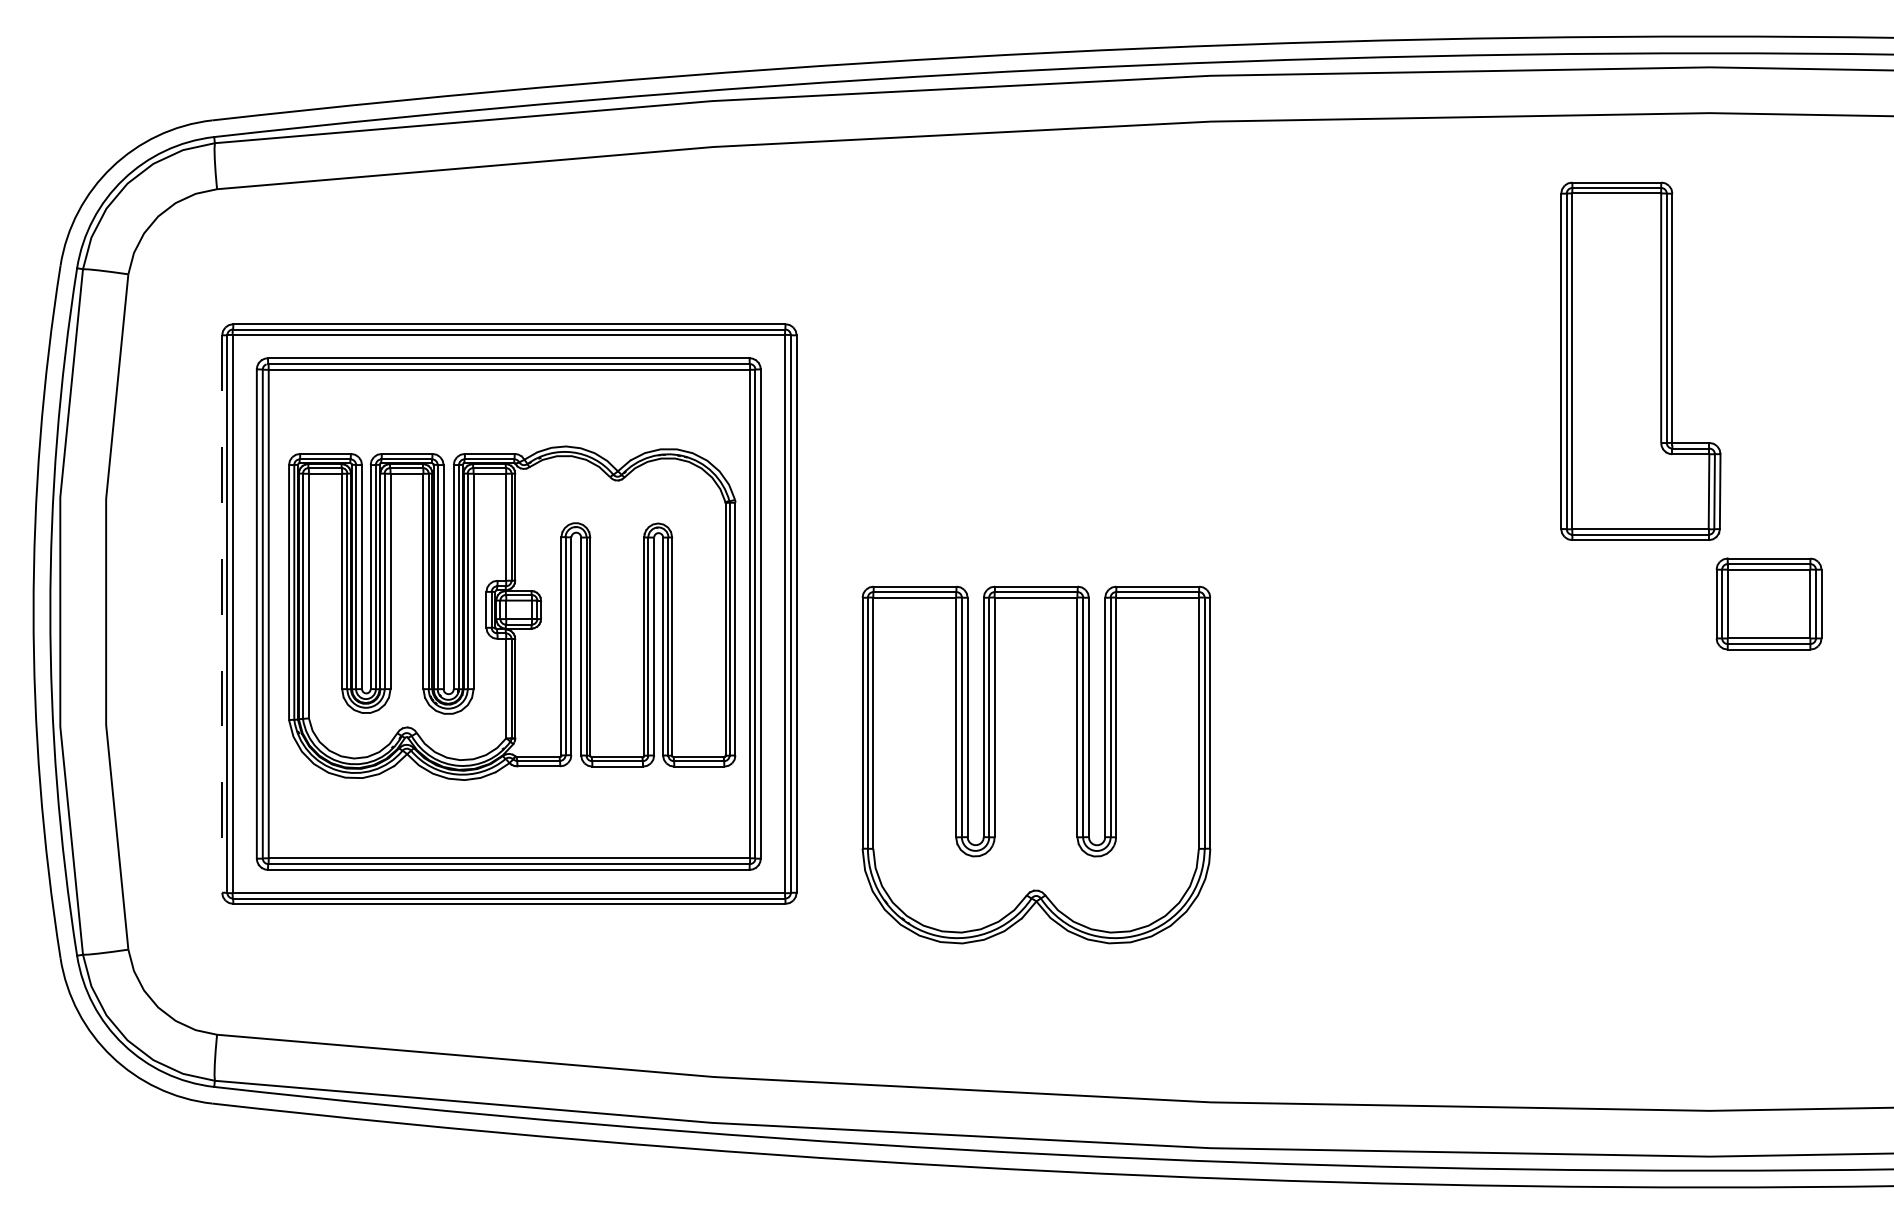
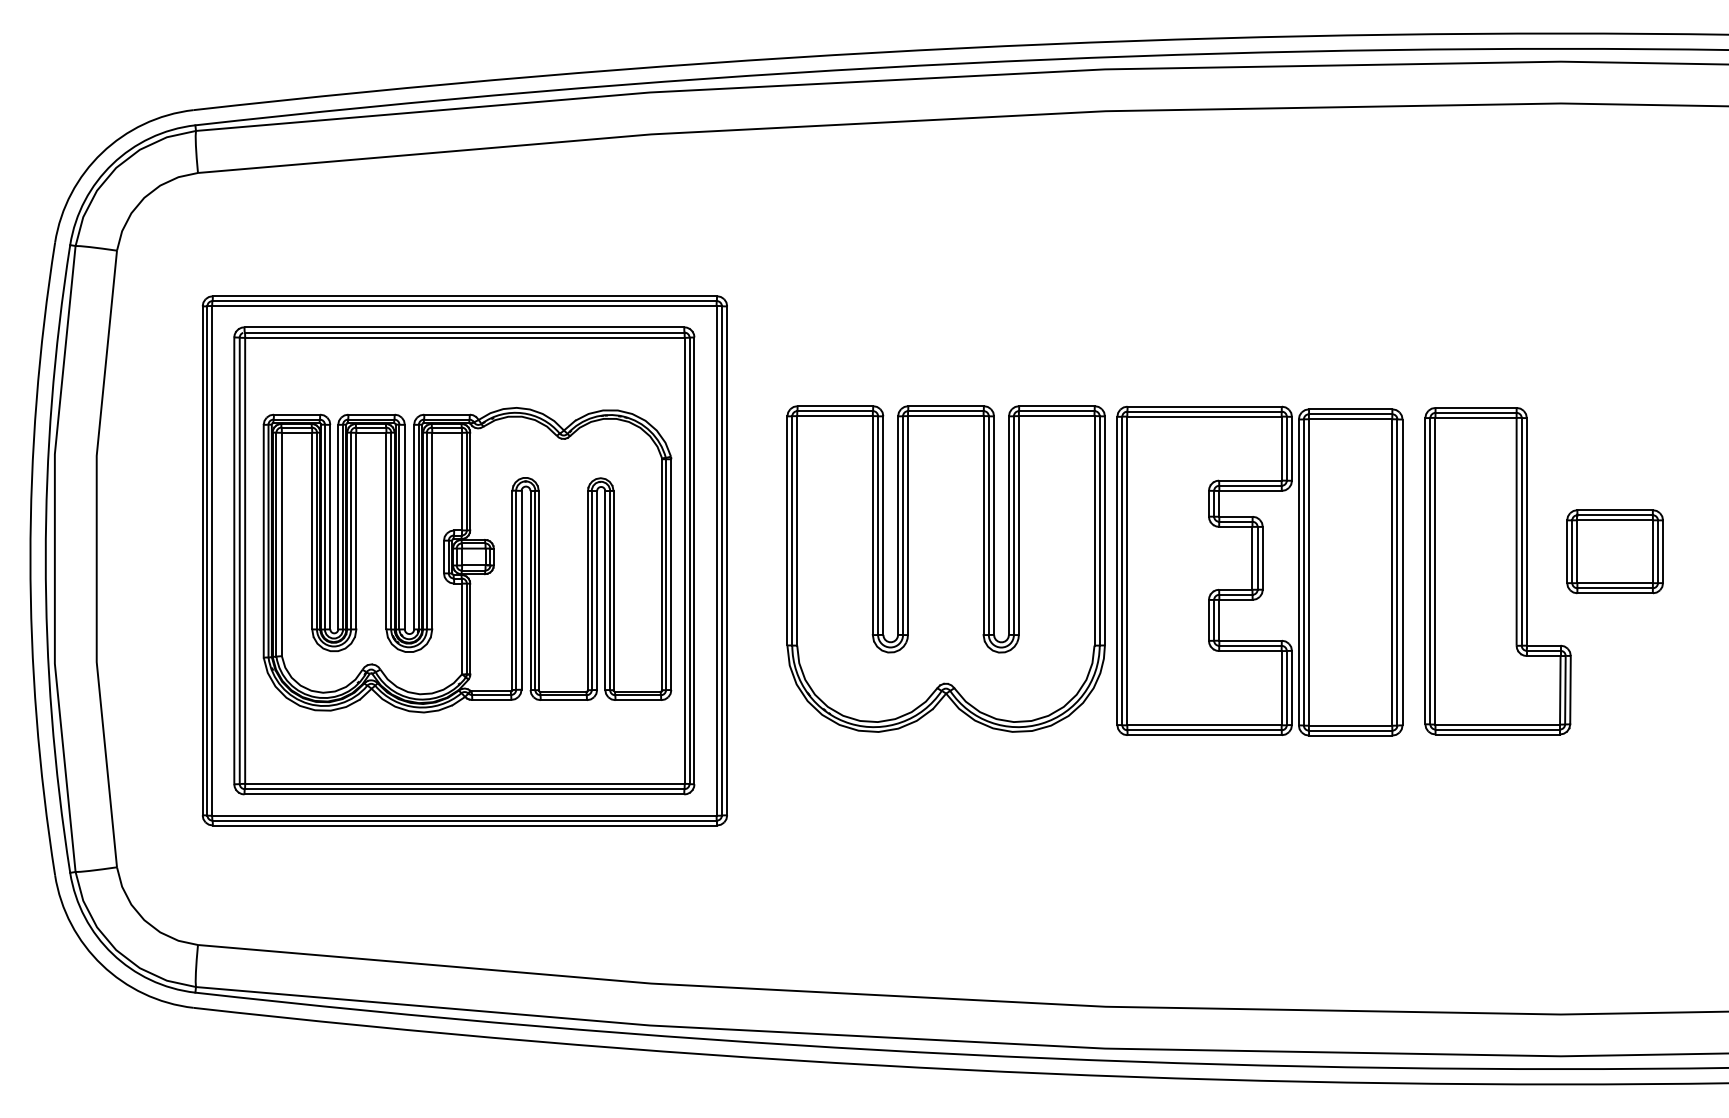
part: (1640, 360) -> (1497, 570), moved
line: (222, 614) -> (202, 561), dashed -> solid
part: (1380, 625) -> (1260, 571), added
part: (1036, 764) -> (946, 568), moved

